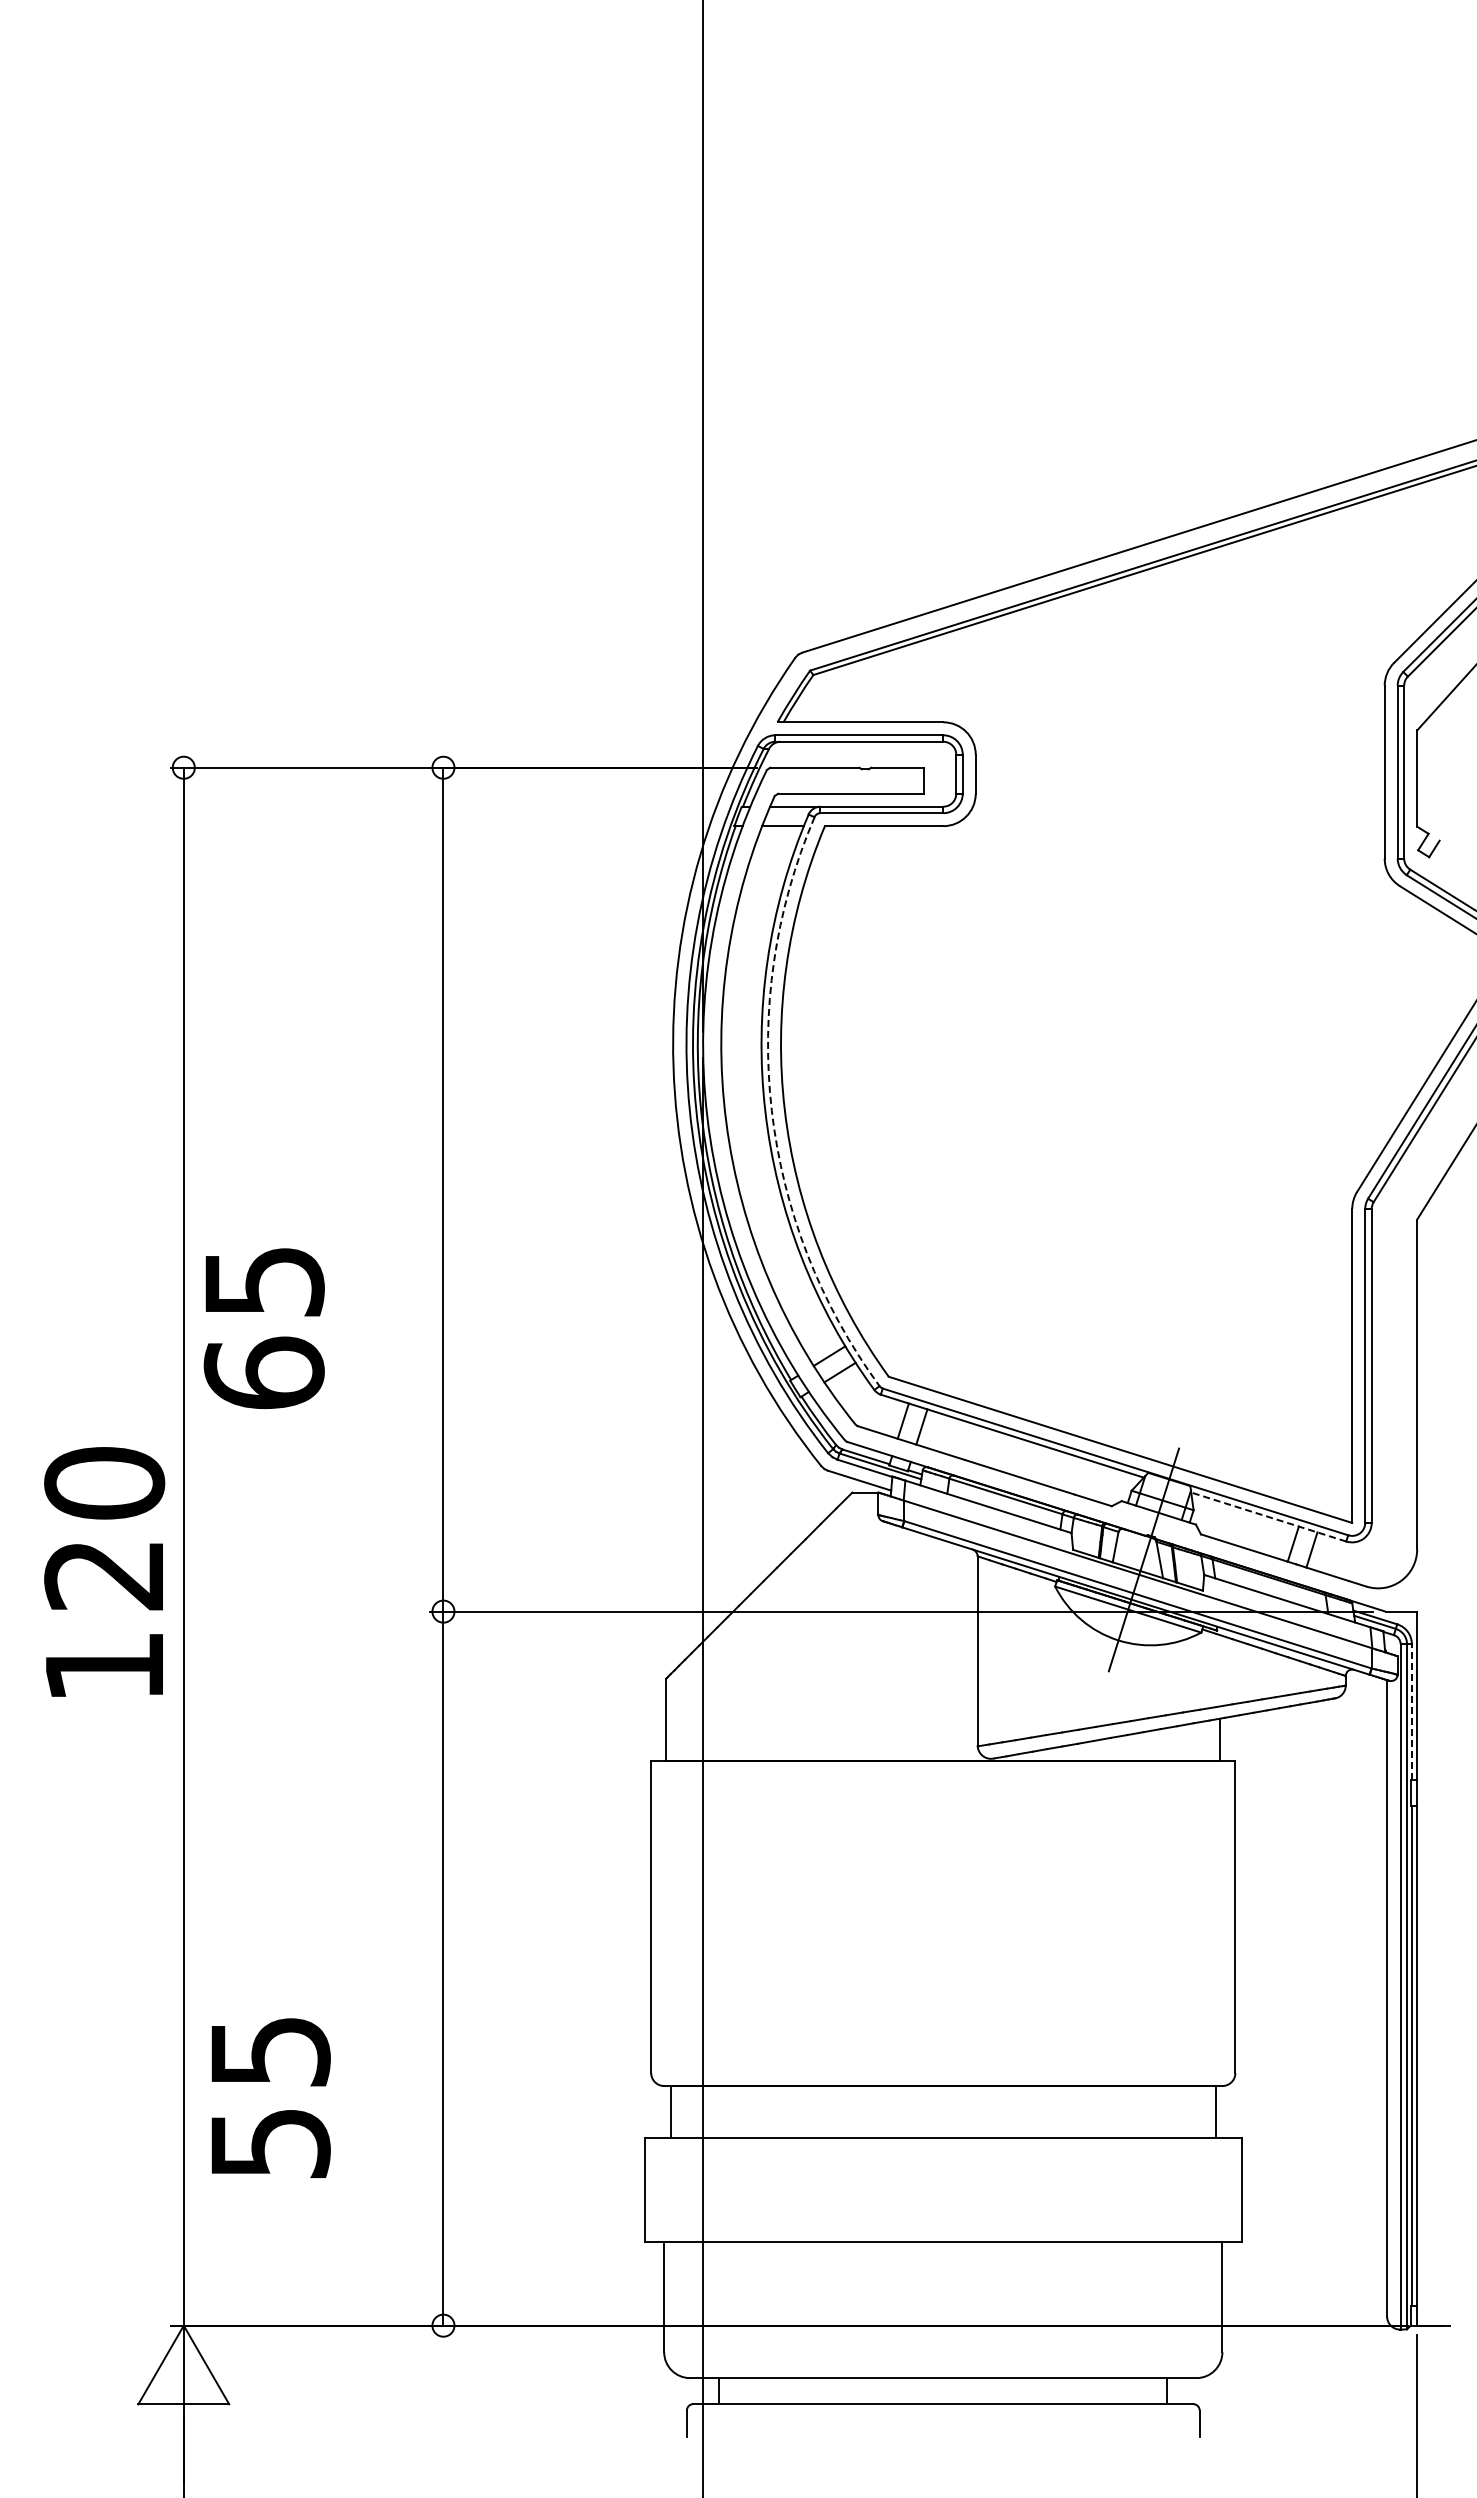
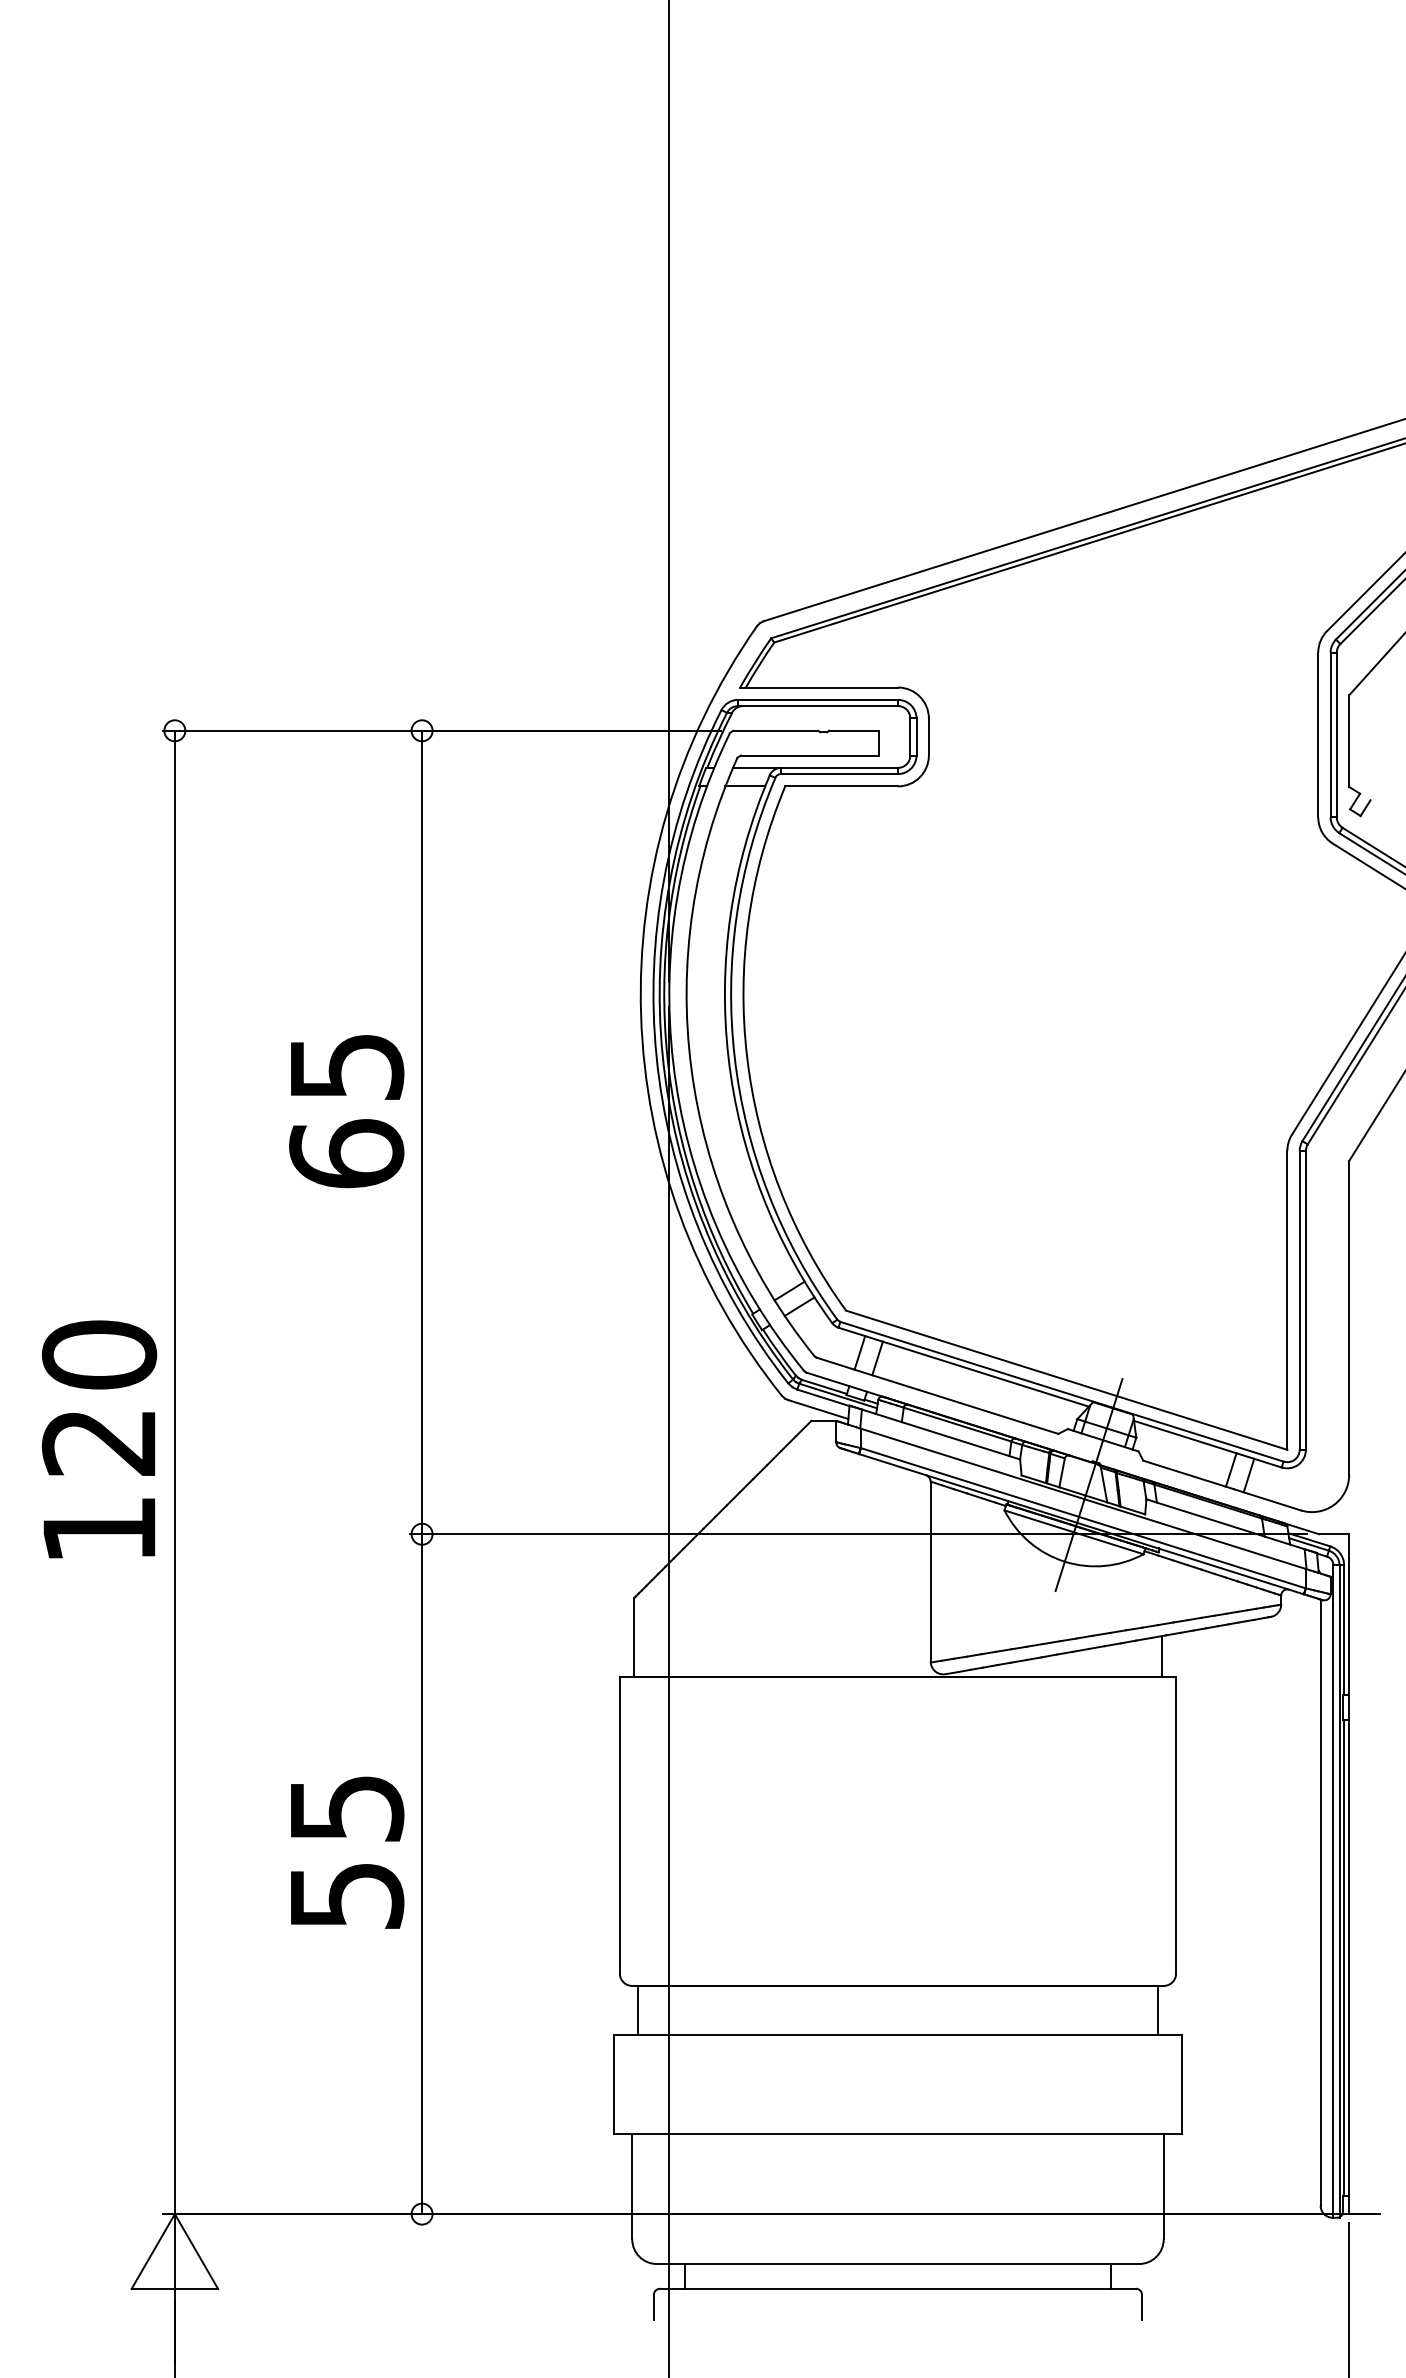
arc: (771, 1110) -> (734, 1057), dashed -> solid
text: (263, 1328) -> (345, 1111), moved
line: (1268, 1516) -> (1207, 1443), dashed -> solid
text: (104, 1571) -> (99, 1438), moved
line: (1411, 1711) -> (1343, 1629), dashed -> solid
text: (270, 2097) -> (346, 1852), moved

